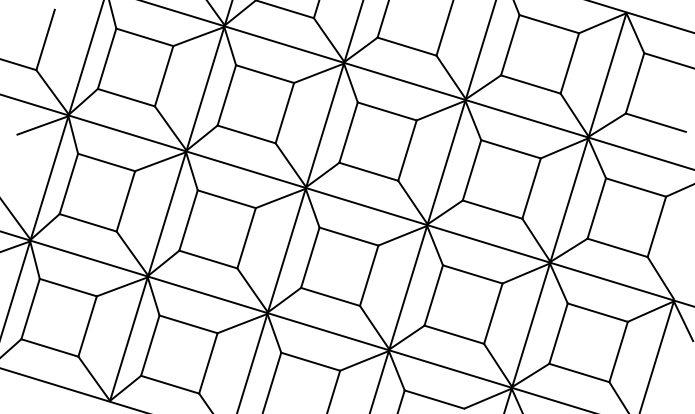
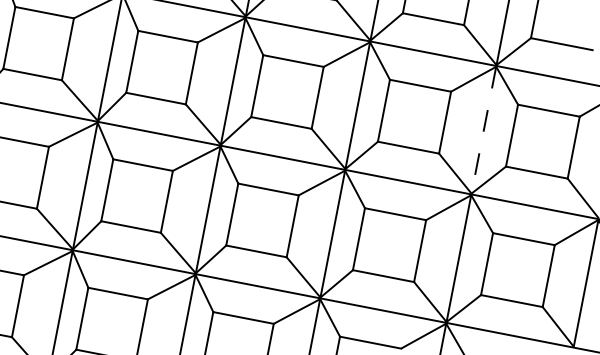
line: (569, 200) -> (484, 130), solid -> dashed

